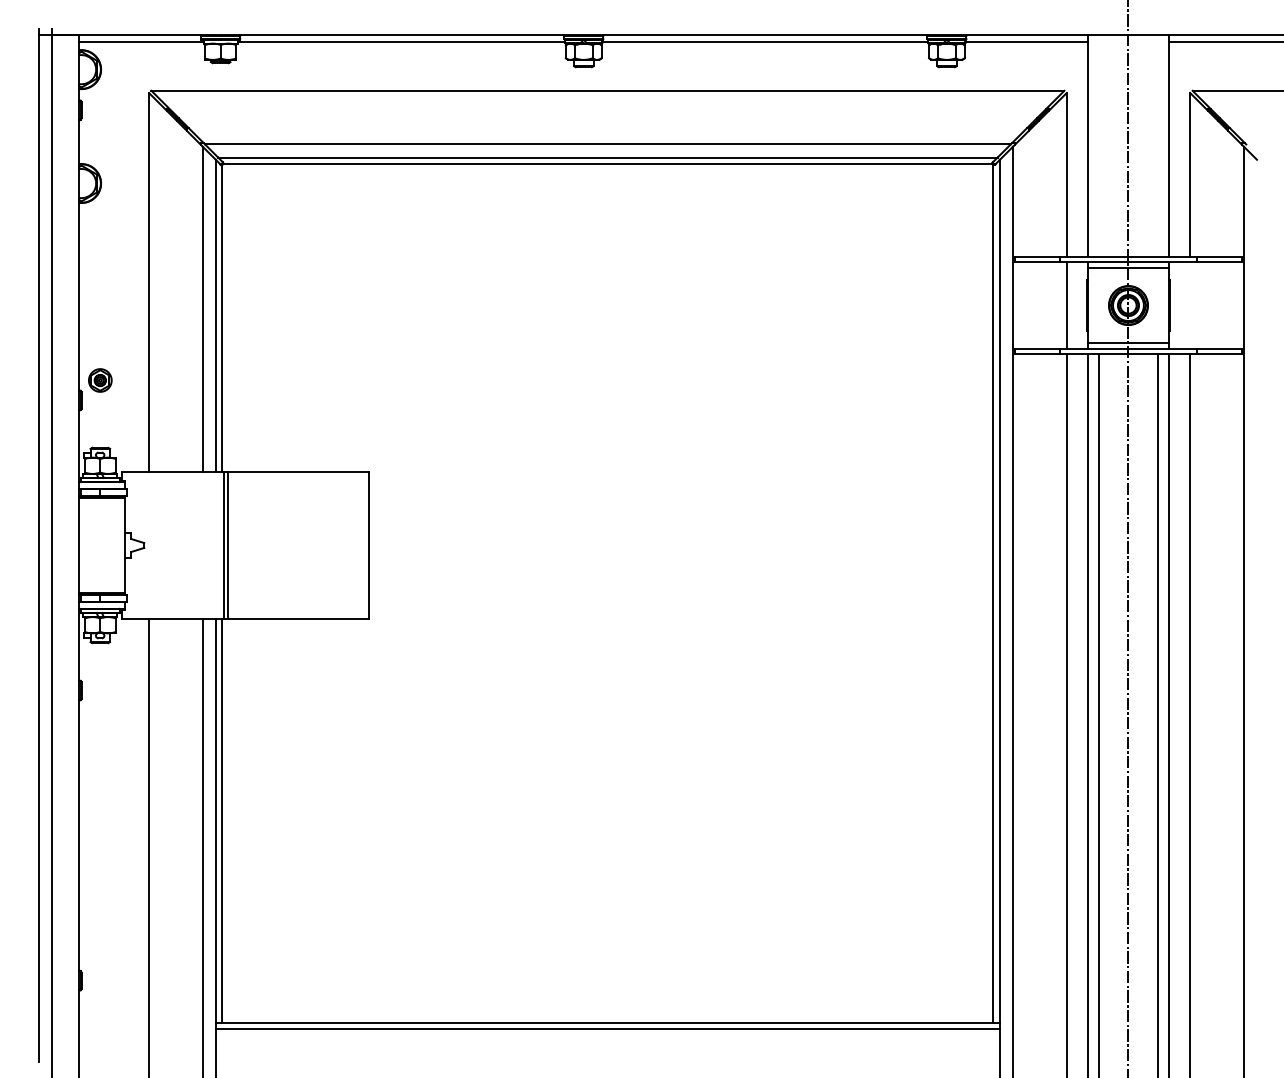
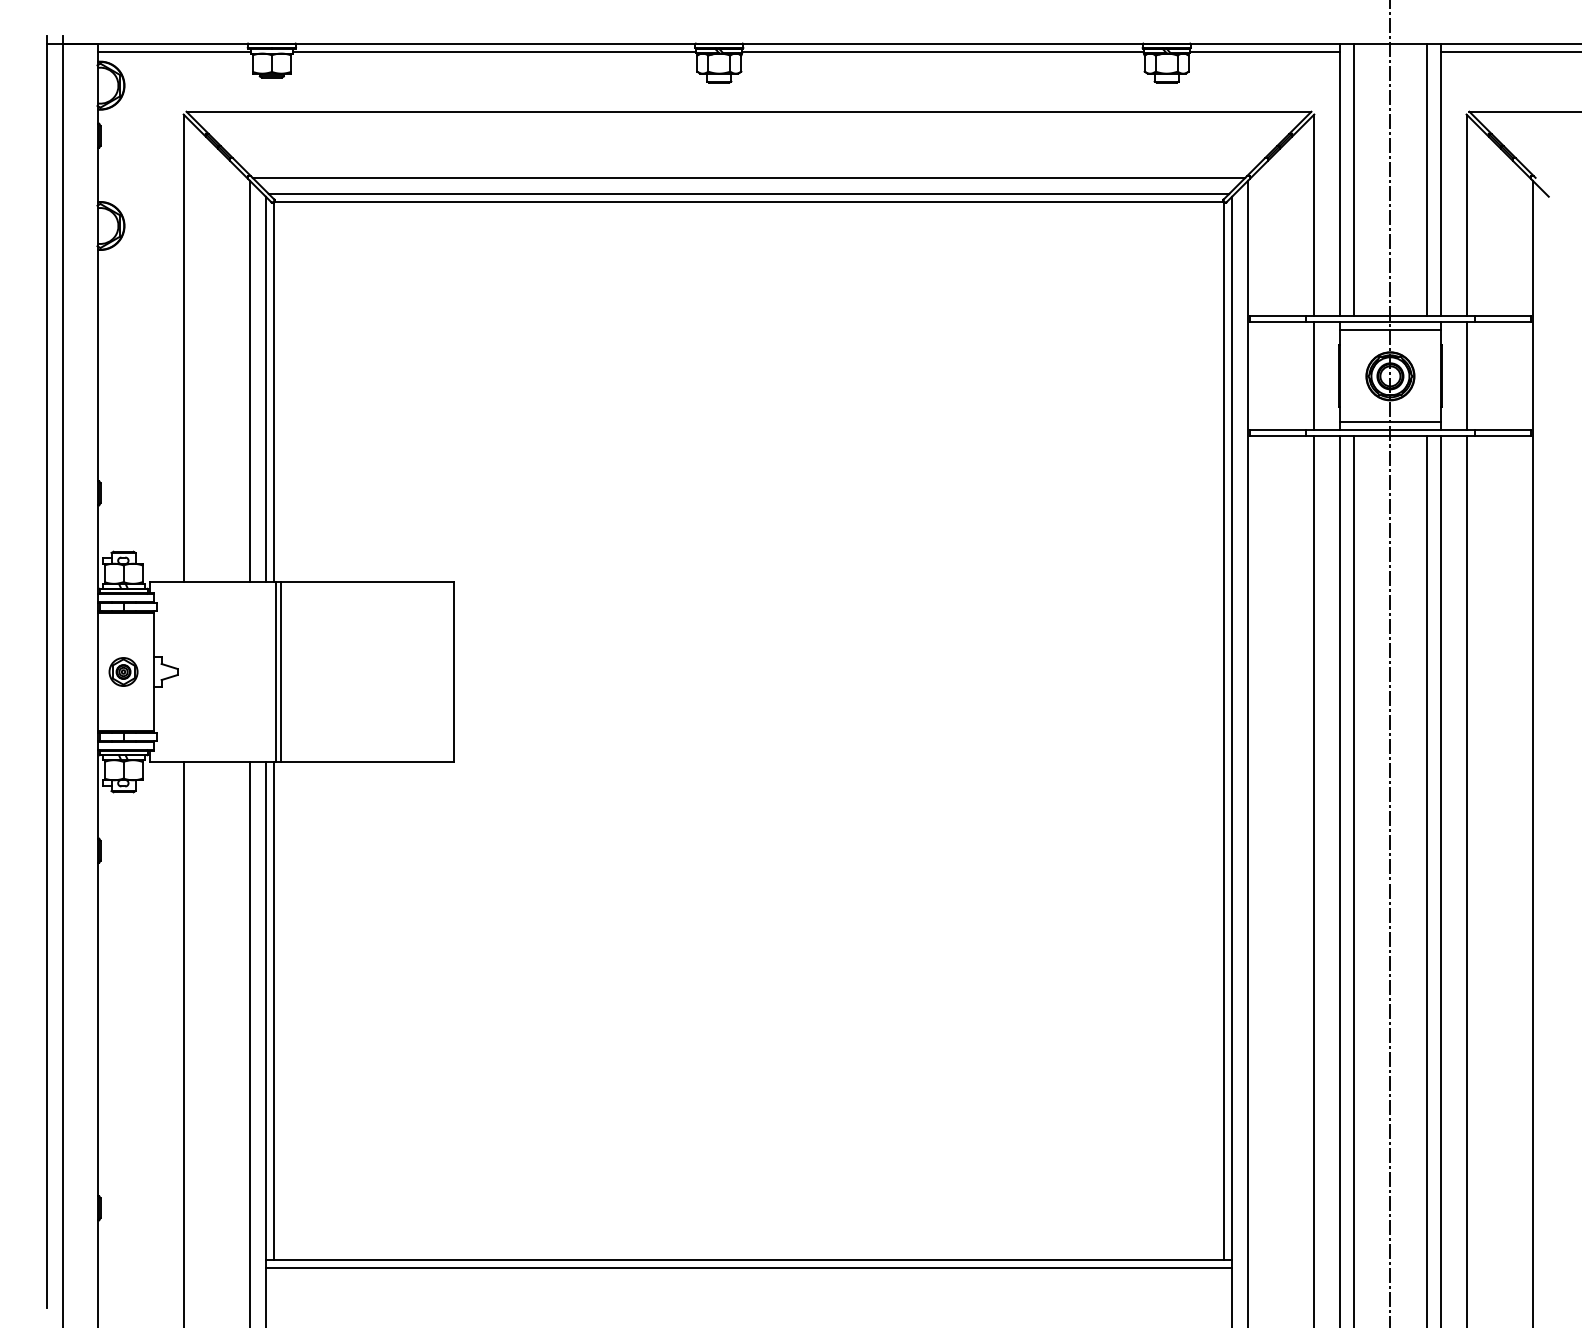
line: (1099, 145) -> (1354, 179), added
line: (1157, 145) -> (1426, 179), added
line: (1190, 305) -> (1466, 376), added
part: (100, 380) -> (123, 672), moved

